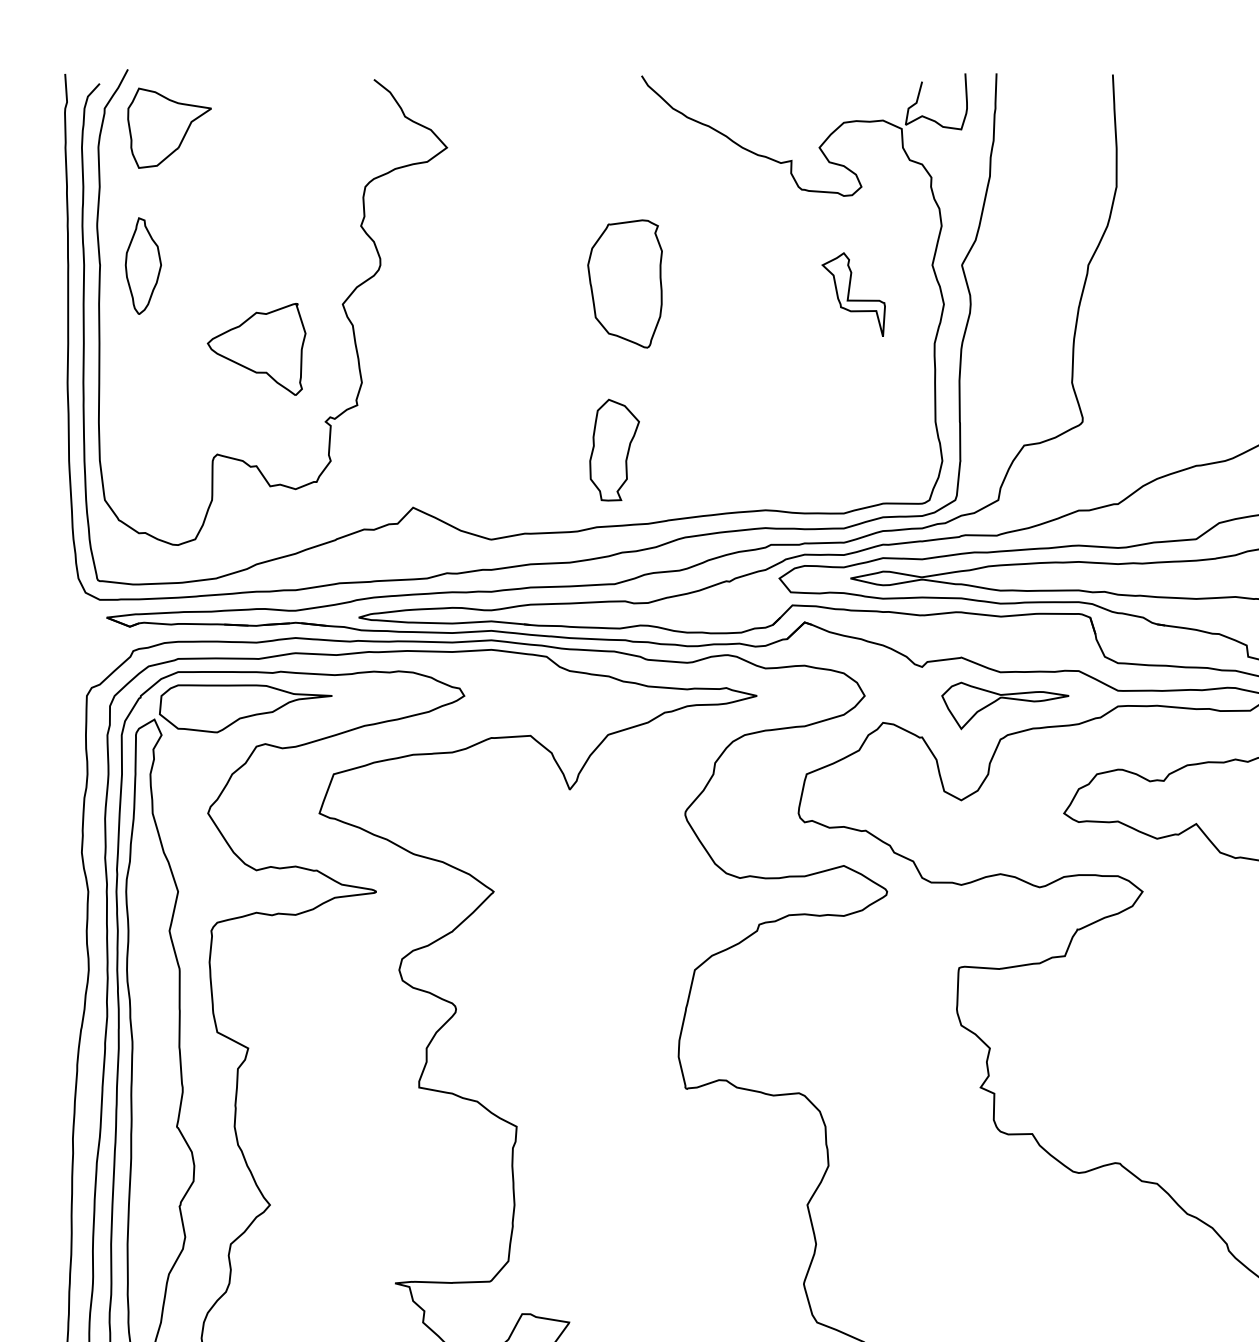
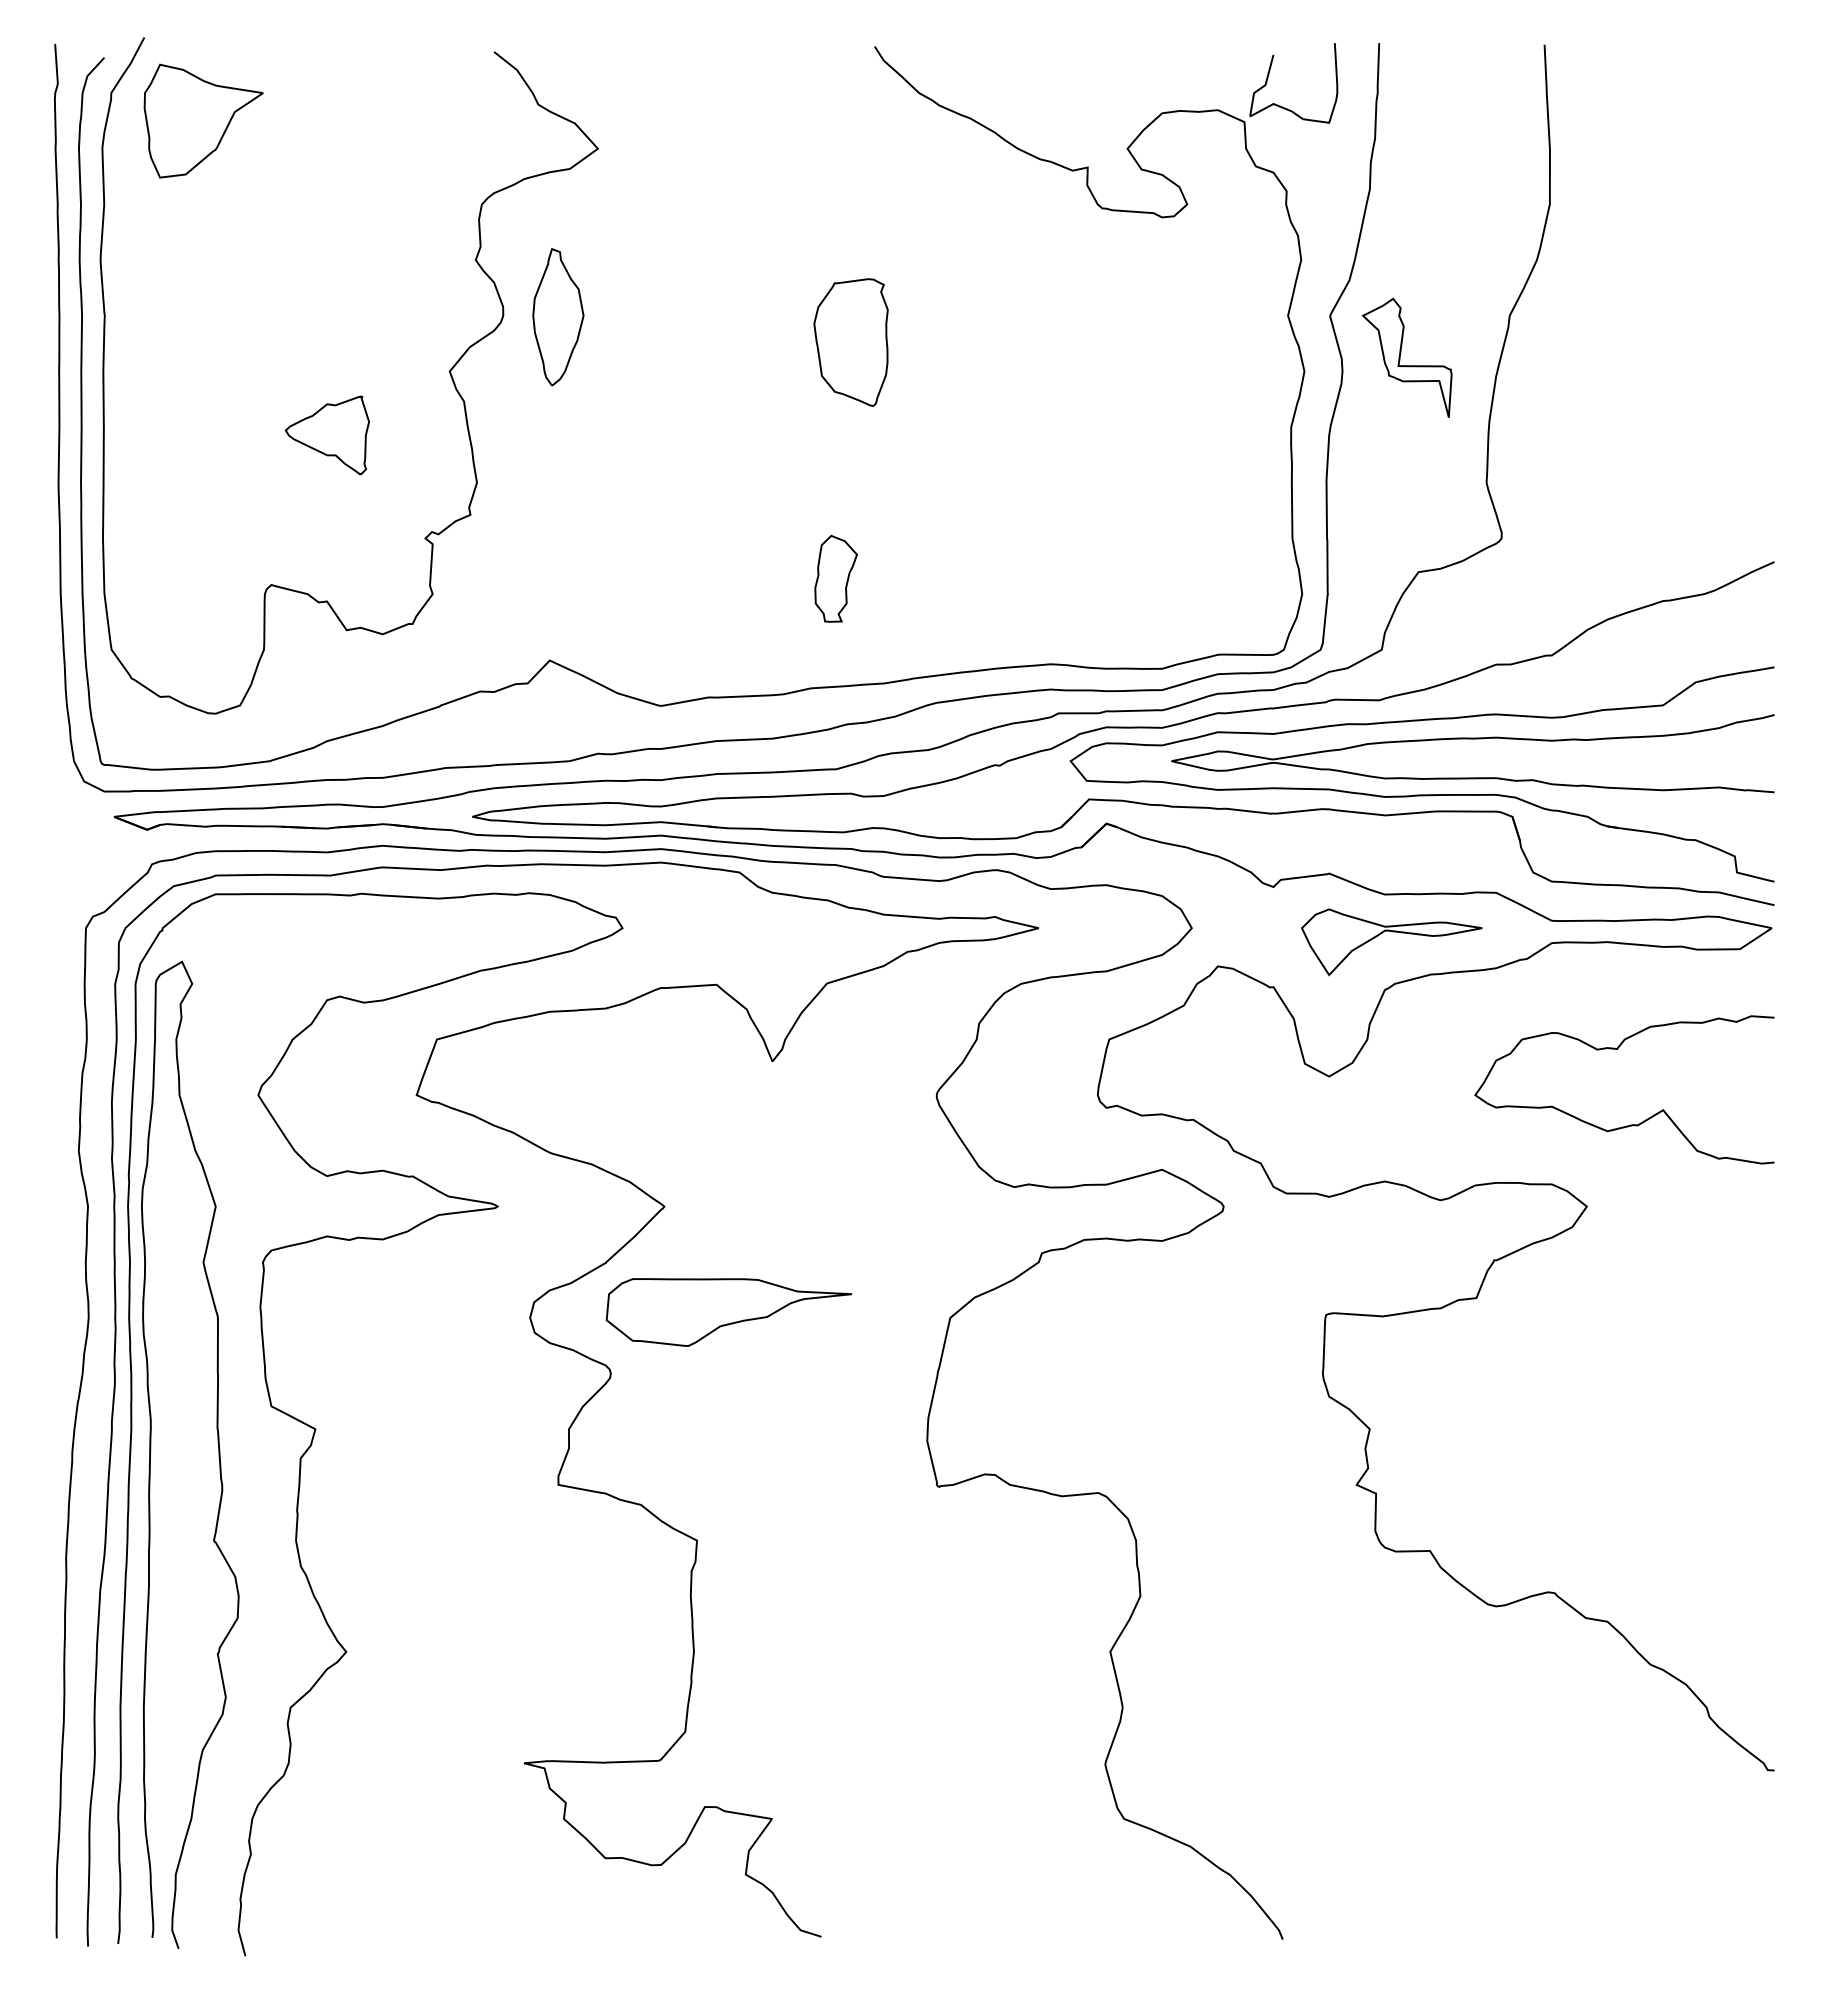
part: (143, 266) -> (558, 317), moved
part: (624, 283) -> (850, 342), size x0.7
part: (853, 294) -> (1406, 357), moved
part: (256, 349) -> (327, 435), size x0.6
part: (614, 449) -> (835, 578), size x0.6
part: (245, 708) -> (728, 1312), moved

